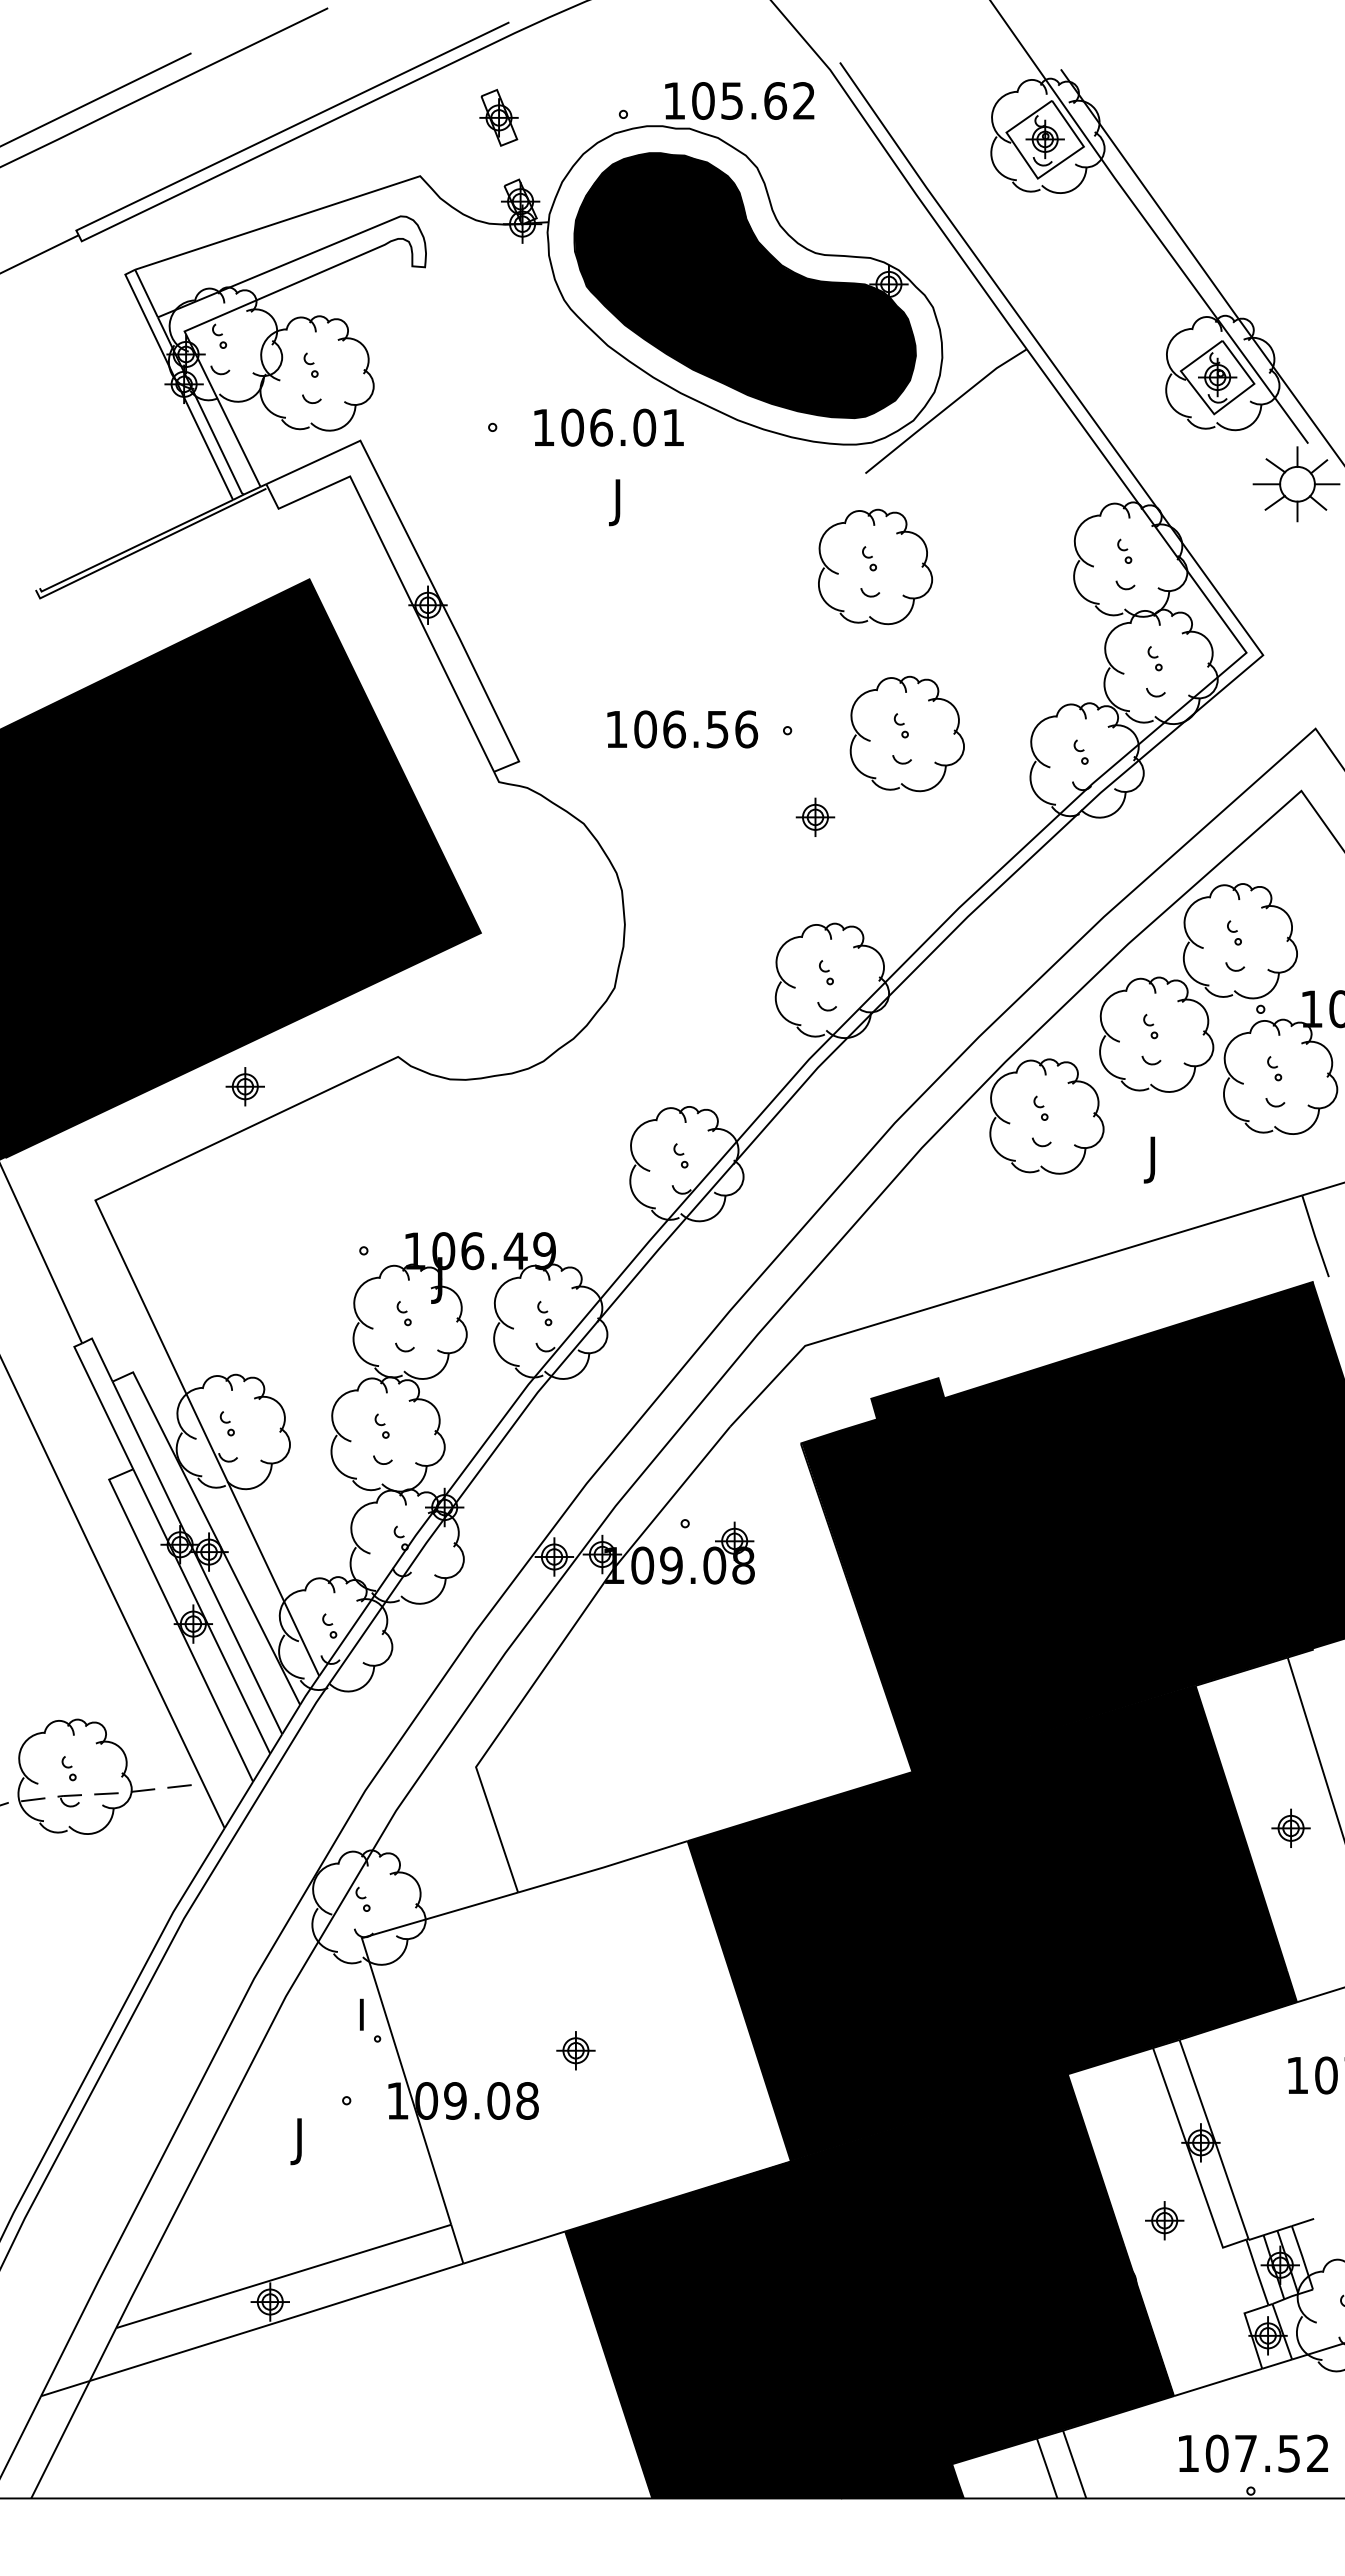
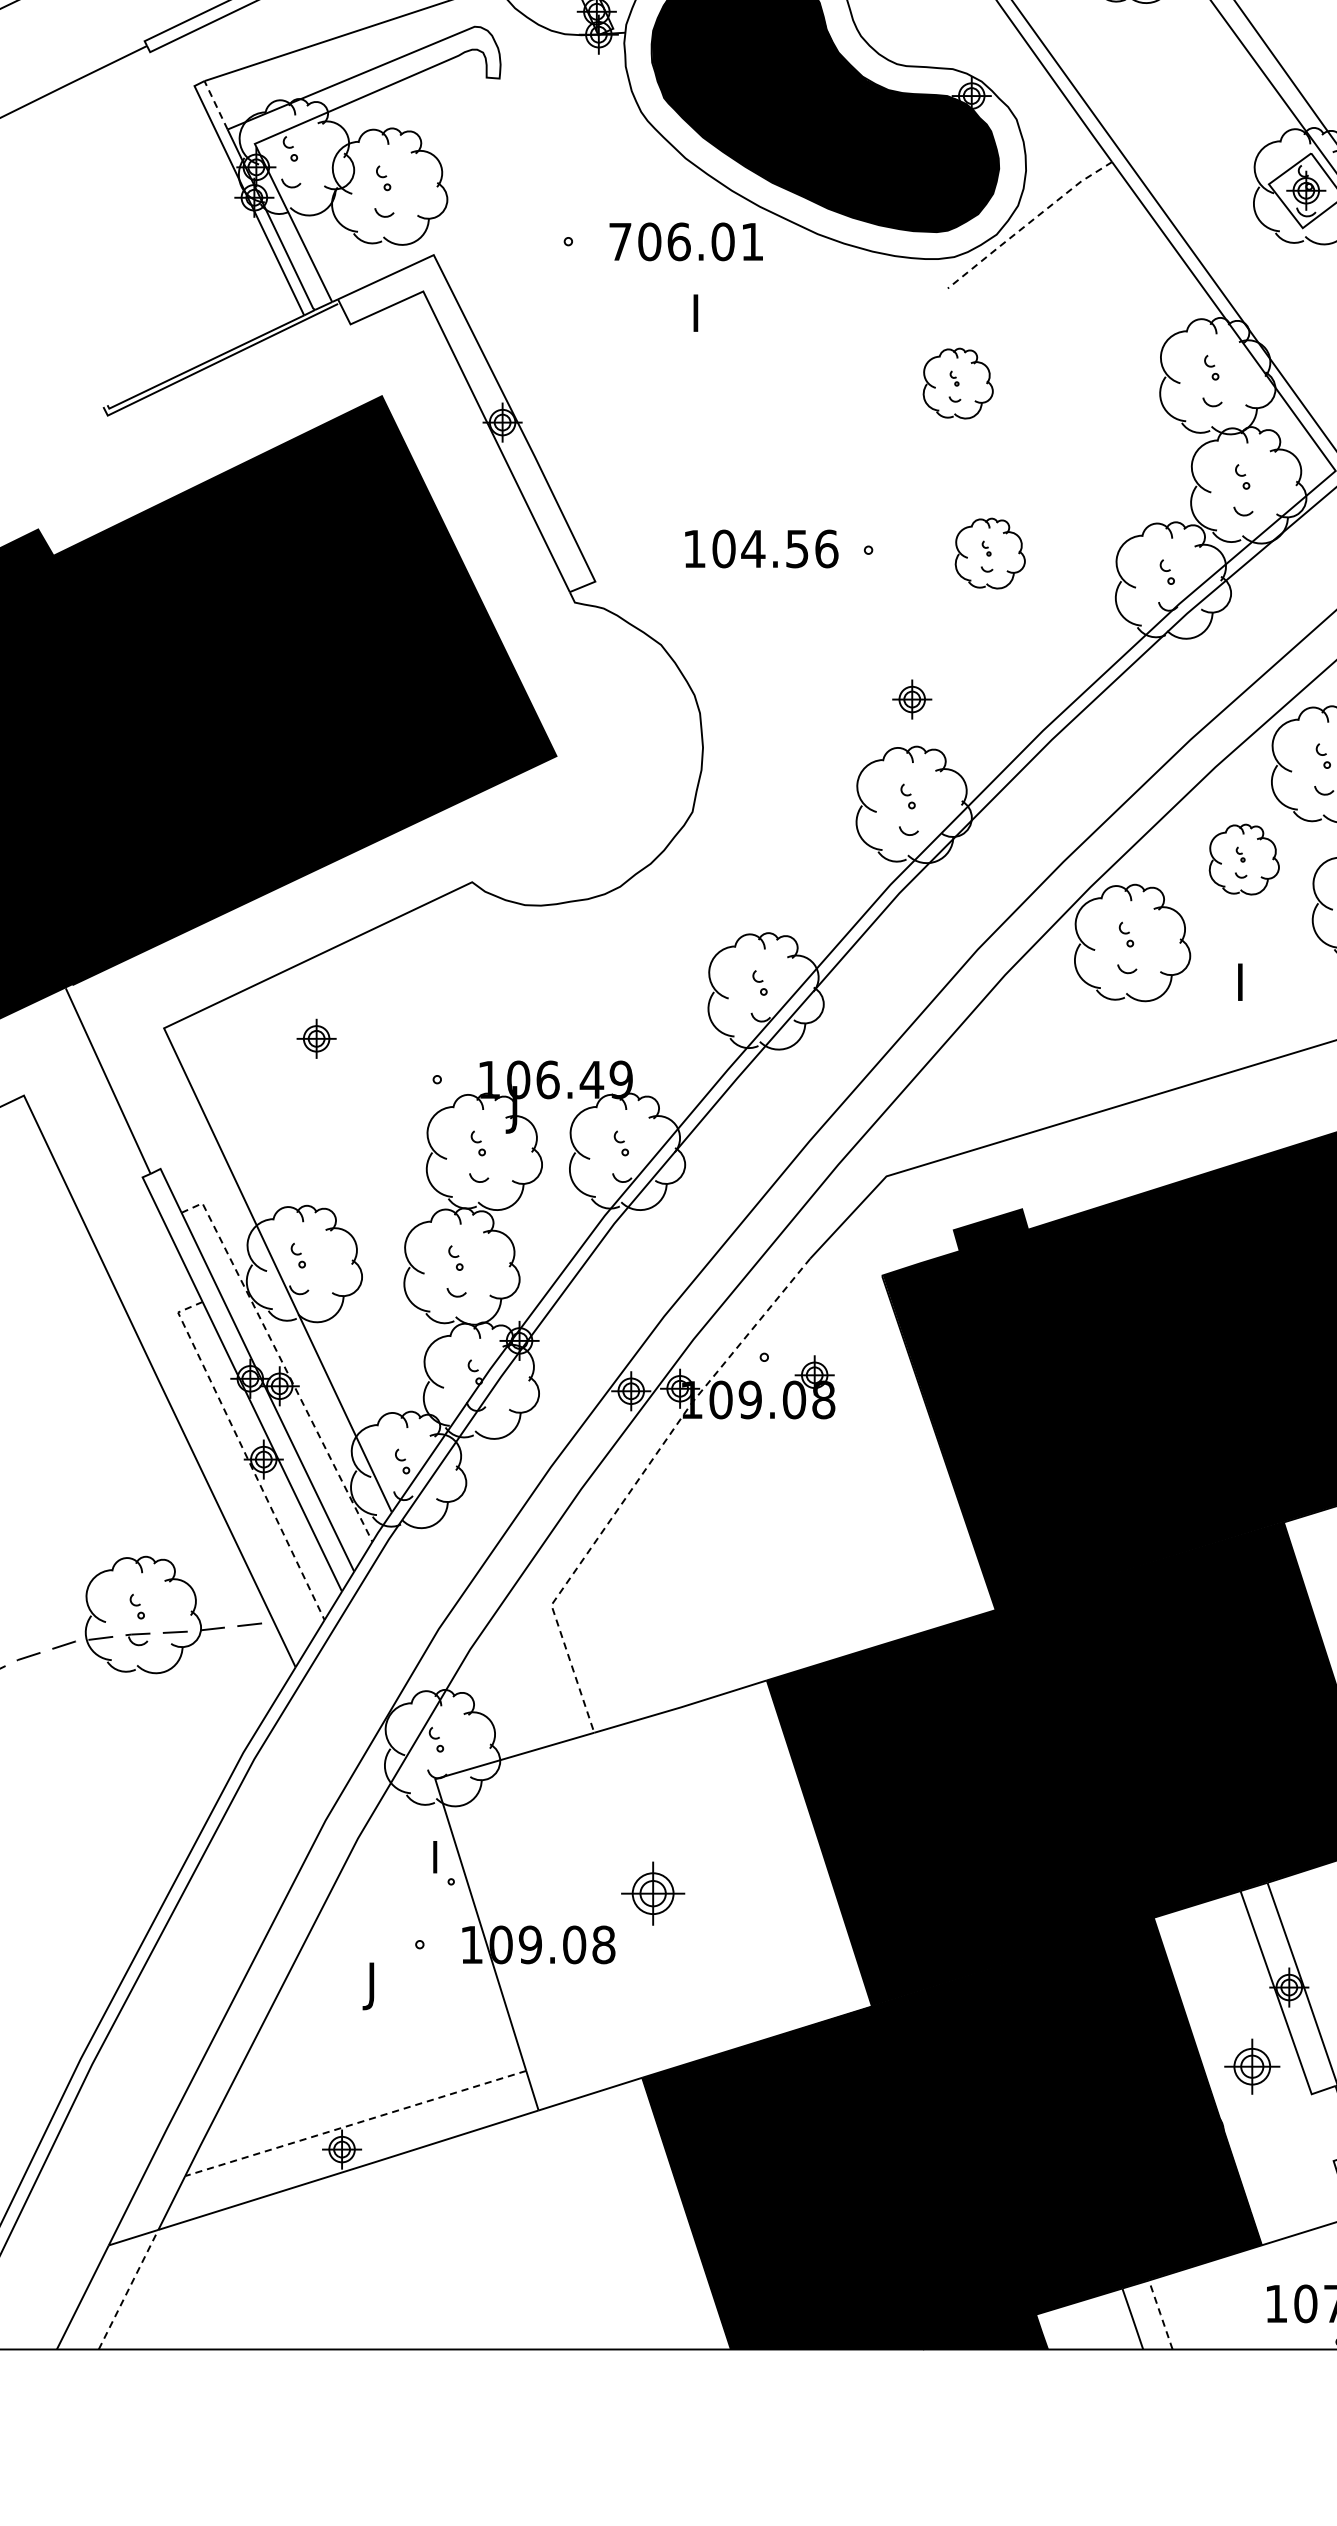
line: (146, 293) -> (216, 105), solid -> dashed
line: (944, 409) -> (1028, 223), solid -> dashed
text: (543, 427) -> (620, 241), 106.01 -> 706.01
text: (614, 521) -> (692, 337), J -> I
part: (875, 566) -> (958, 383), size x0.6
text: (674, 729) -> (753, 549), 106.56 -> 104.56
part: (906, 733) -> (989, 553), size x0.6
part: (815, 816) -> (912, 698), moved
part: (1156, 1034) -> (1244, 859), size x0.6
part: (244, 1086) -> (315, 1038), moved
text: (1148, 1178) -> (1235, 1006), J -> I
line: (211, 1528) -> (282, 1362), solid -> dashed
line: (175, 1618) -> (245, 1453), solid -> dashed
line: (559, 1646) -> (636, 1482), solid -> dashed
part: (575, 2050) -> (652, 1893), size x1.6
part: (1164, 2220) -> (1252, 2066), size x1.4
line: (283, 2276) -> (355, 2123), solid -> dashed
line: (60, 2439) -> (128, 2289), solid -> dashed
line: (1074, 2464) -> (1160, 2314), solid -> dashed

